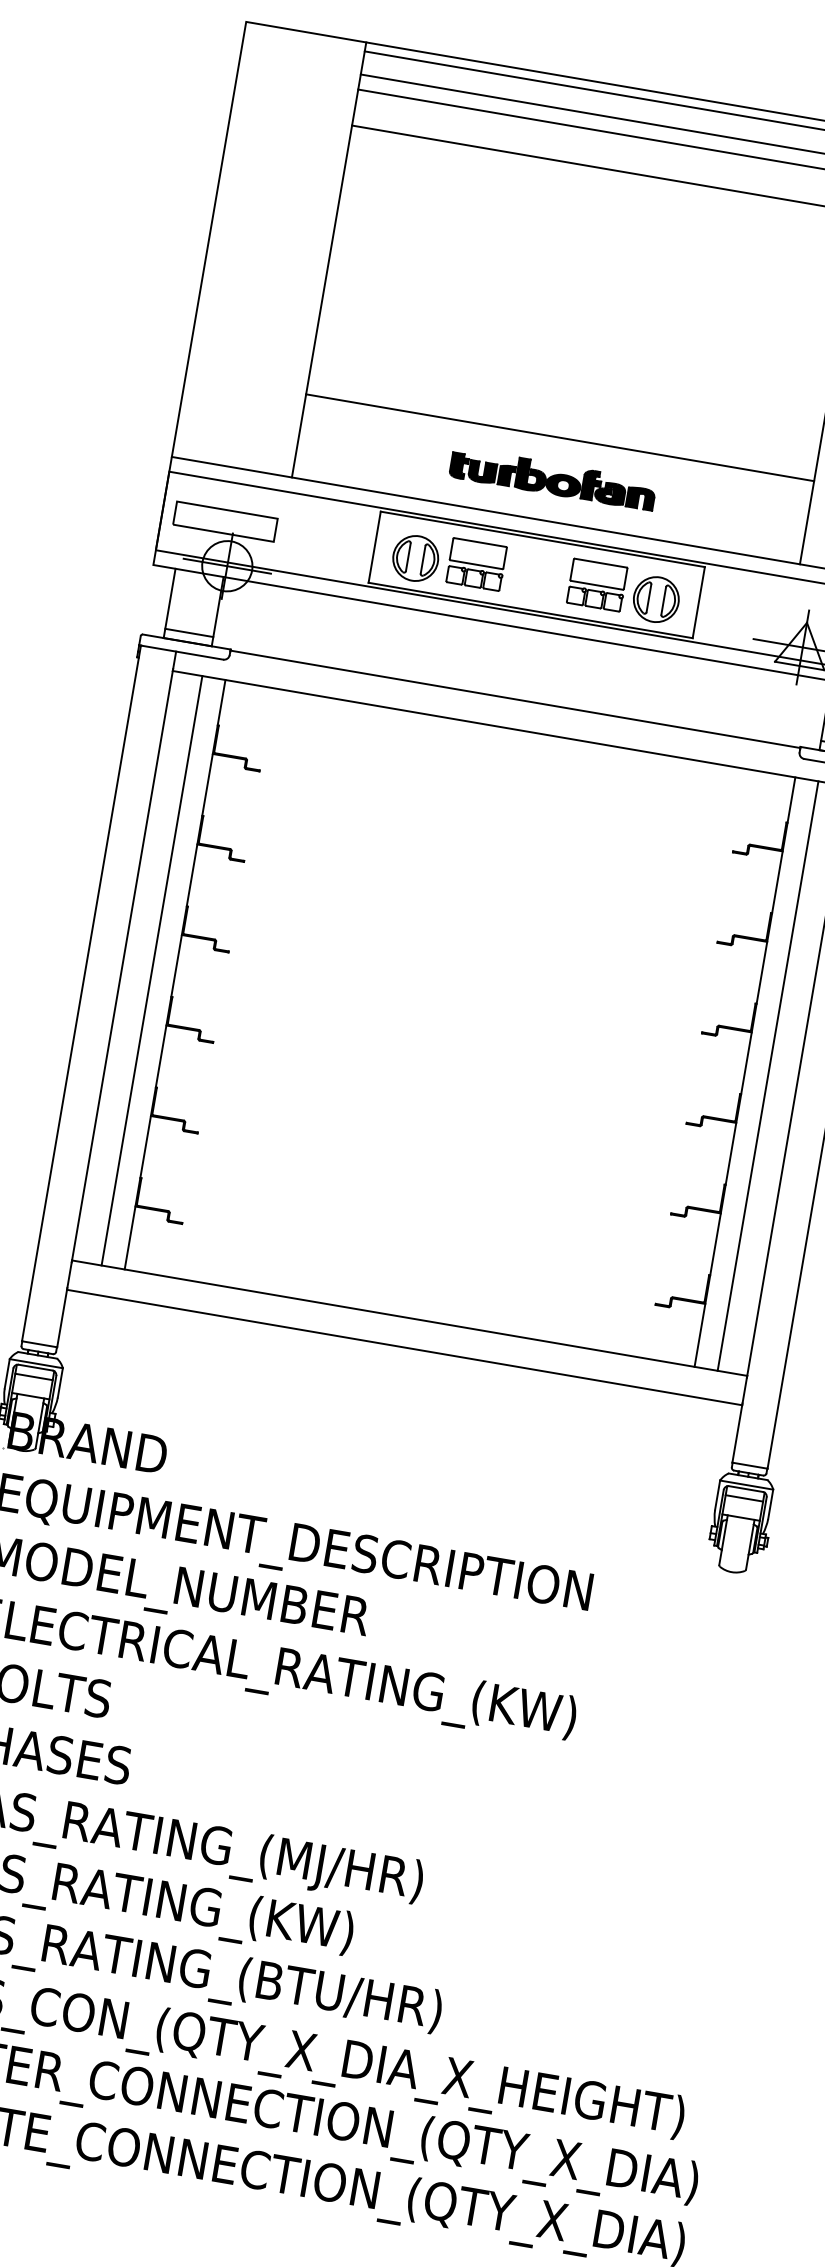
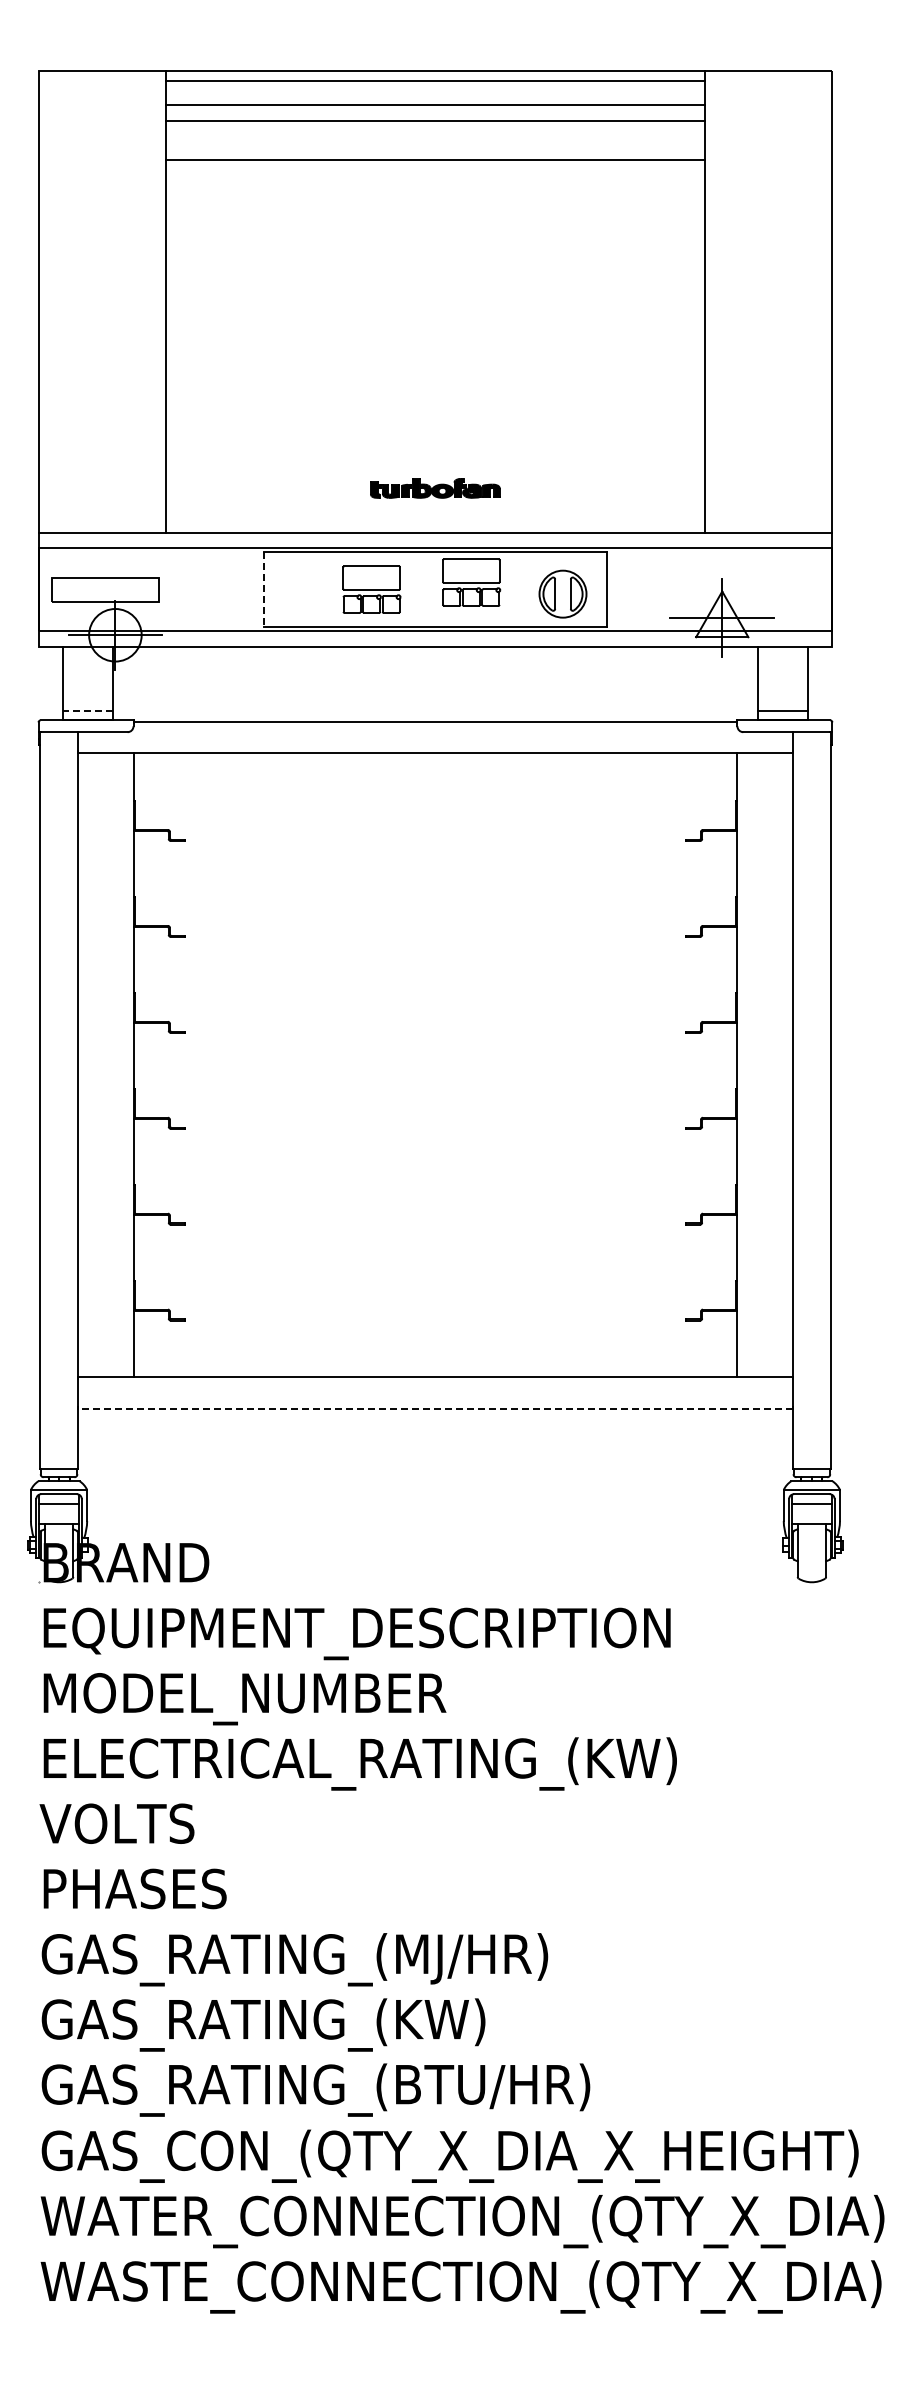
line: (560, 437) -> (435, 444), removed
part: (553, 479) -> (435, 488), size x0.6
line: (374, 546) -> (263, 589), solid -> dashed
part: (415, 557) -> (307, 593), removed
part: (597, 584) -> (471, 582), moved
line: (188, 632) -> (87, 710), solid -> dashed
line: (152, 970) -> (109, 1064), removed
line: (767, 1075) -> (761, 1064), removed
line: (404, 1347) -> (435, 1408), solid -> dashed

